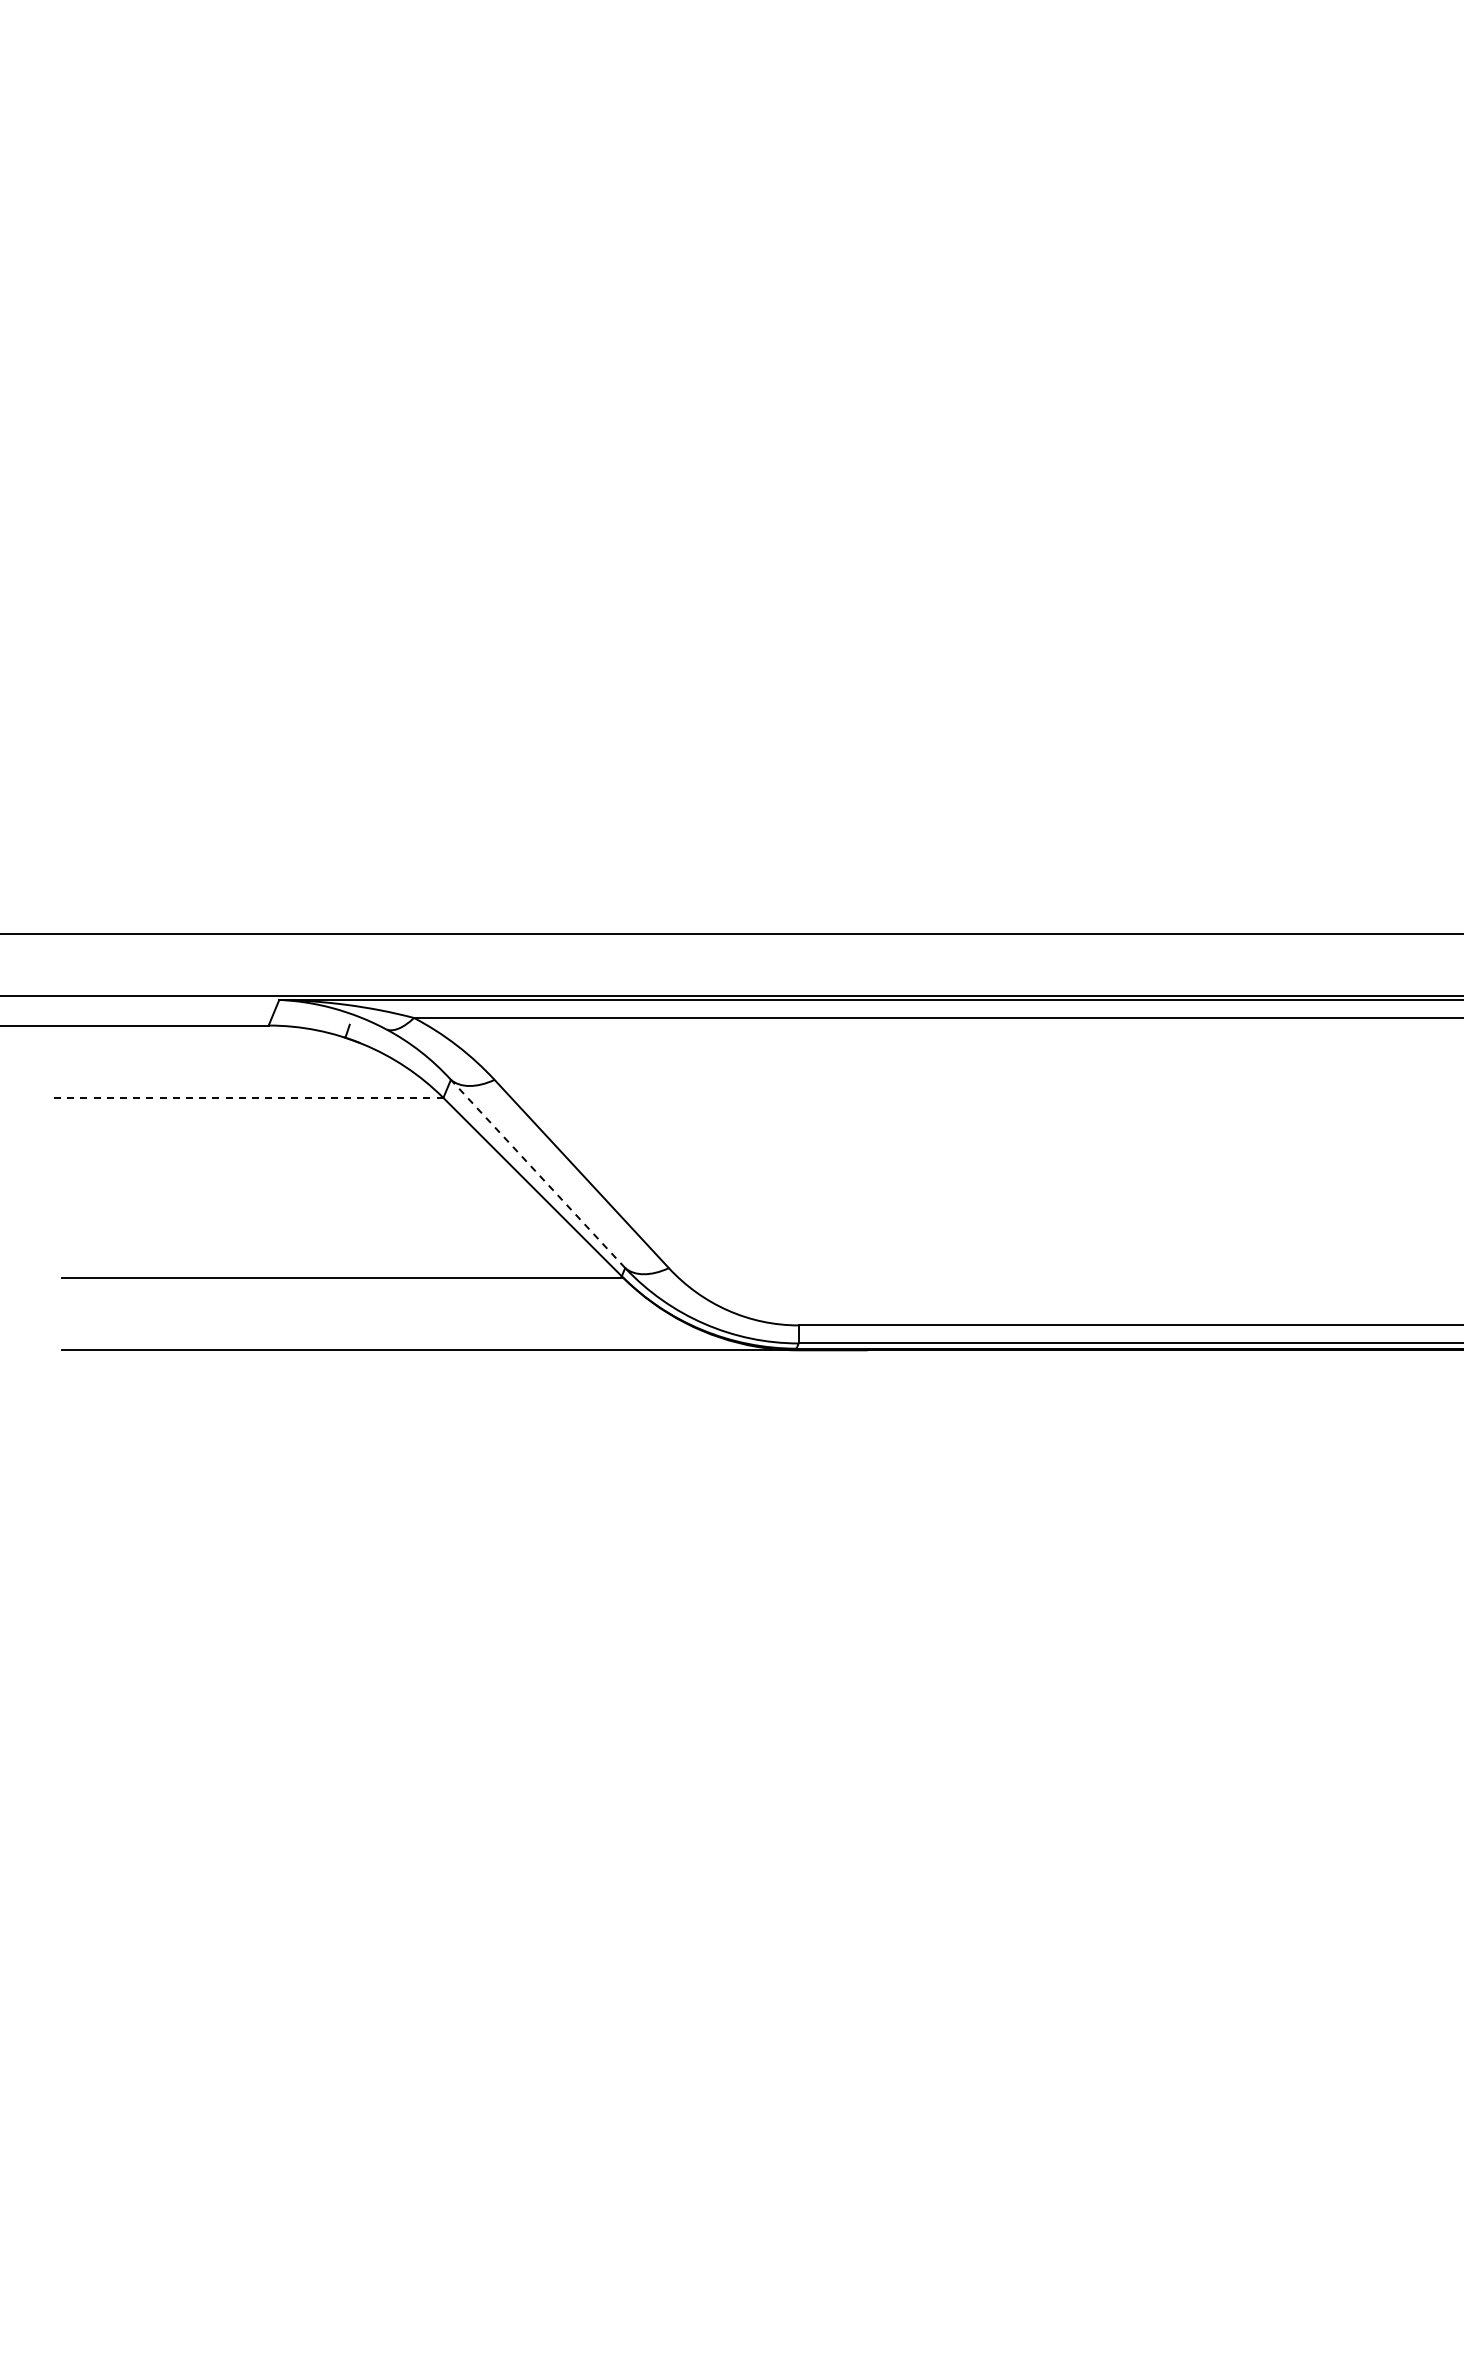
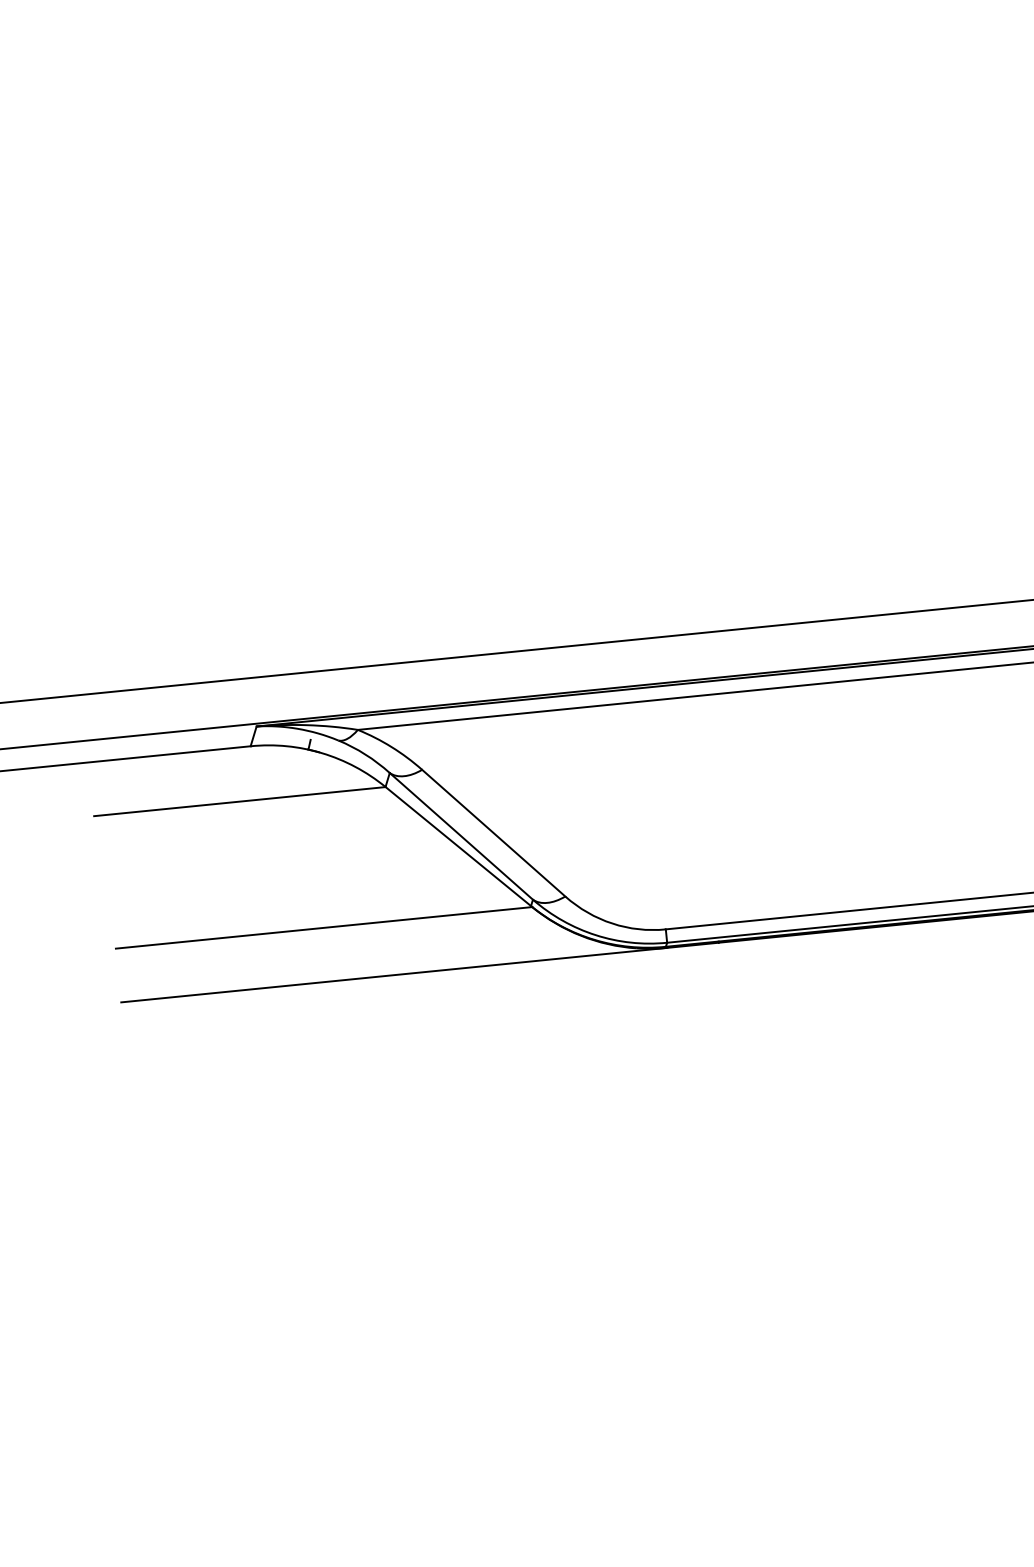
line: (246, 1098) -> (239, 802), dashed -> solid
line: (537, 1173) -> (460, 836), dashed -> solid

